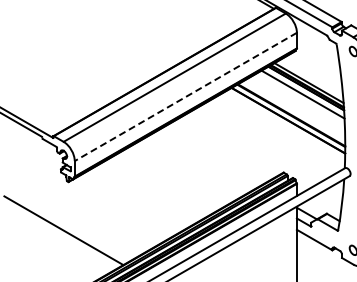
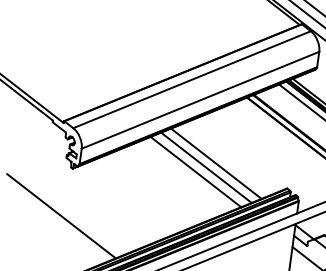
line: (185, 97) -> (200, 100), dashed -> solid
line: (209, 157) -> (215, 163), added
line: (200, 162) -> (206, 167), added
line: (190, 168) -> (195, 171), added

